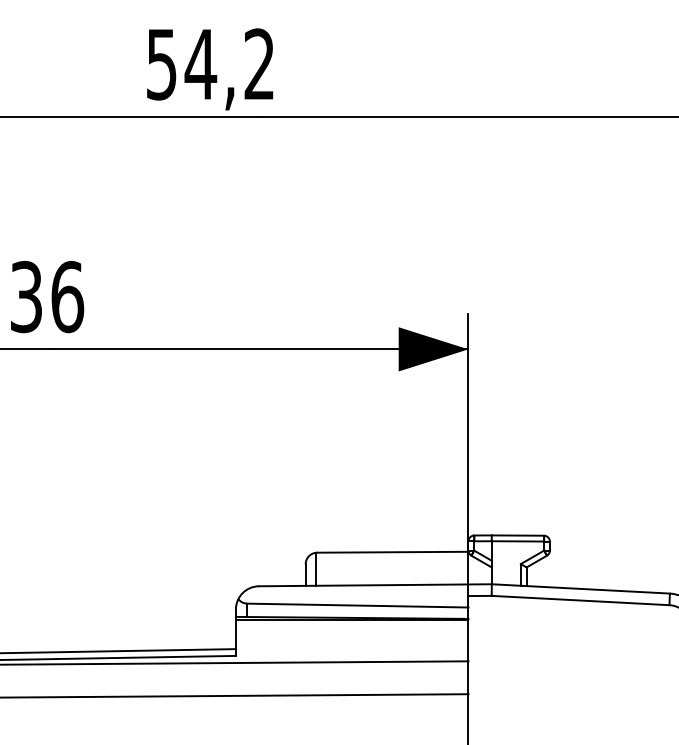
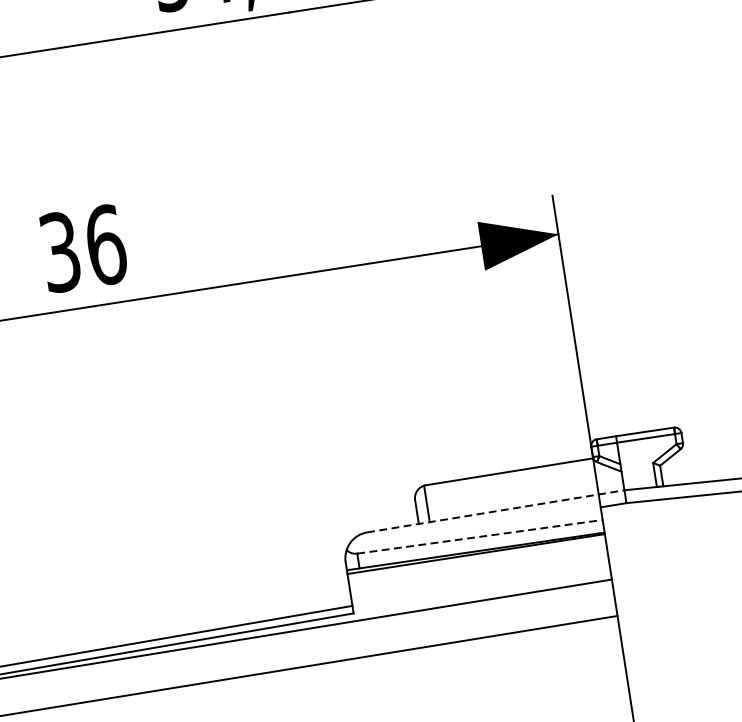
line: (375, 585) -> (496, 511), solid -> dashed
line: (357, 605) -> (479, 536), solid -> dashed

